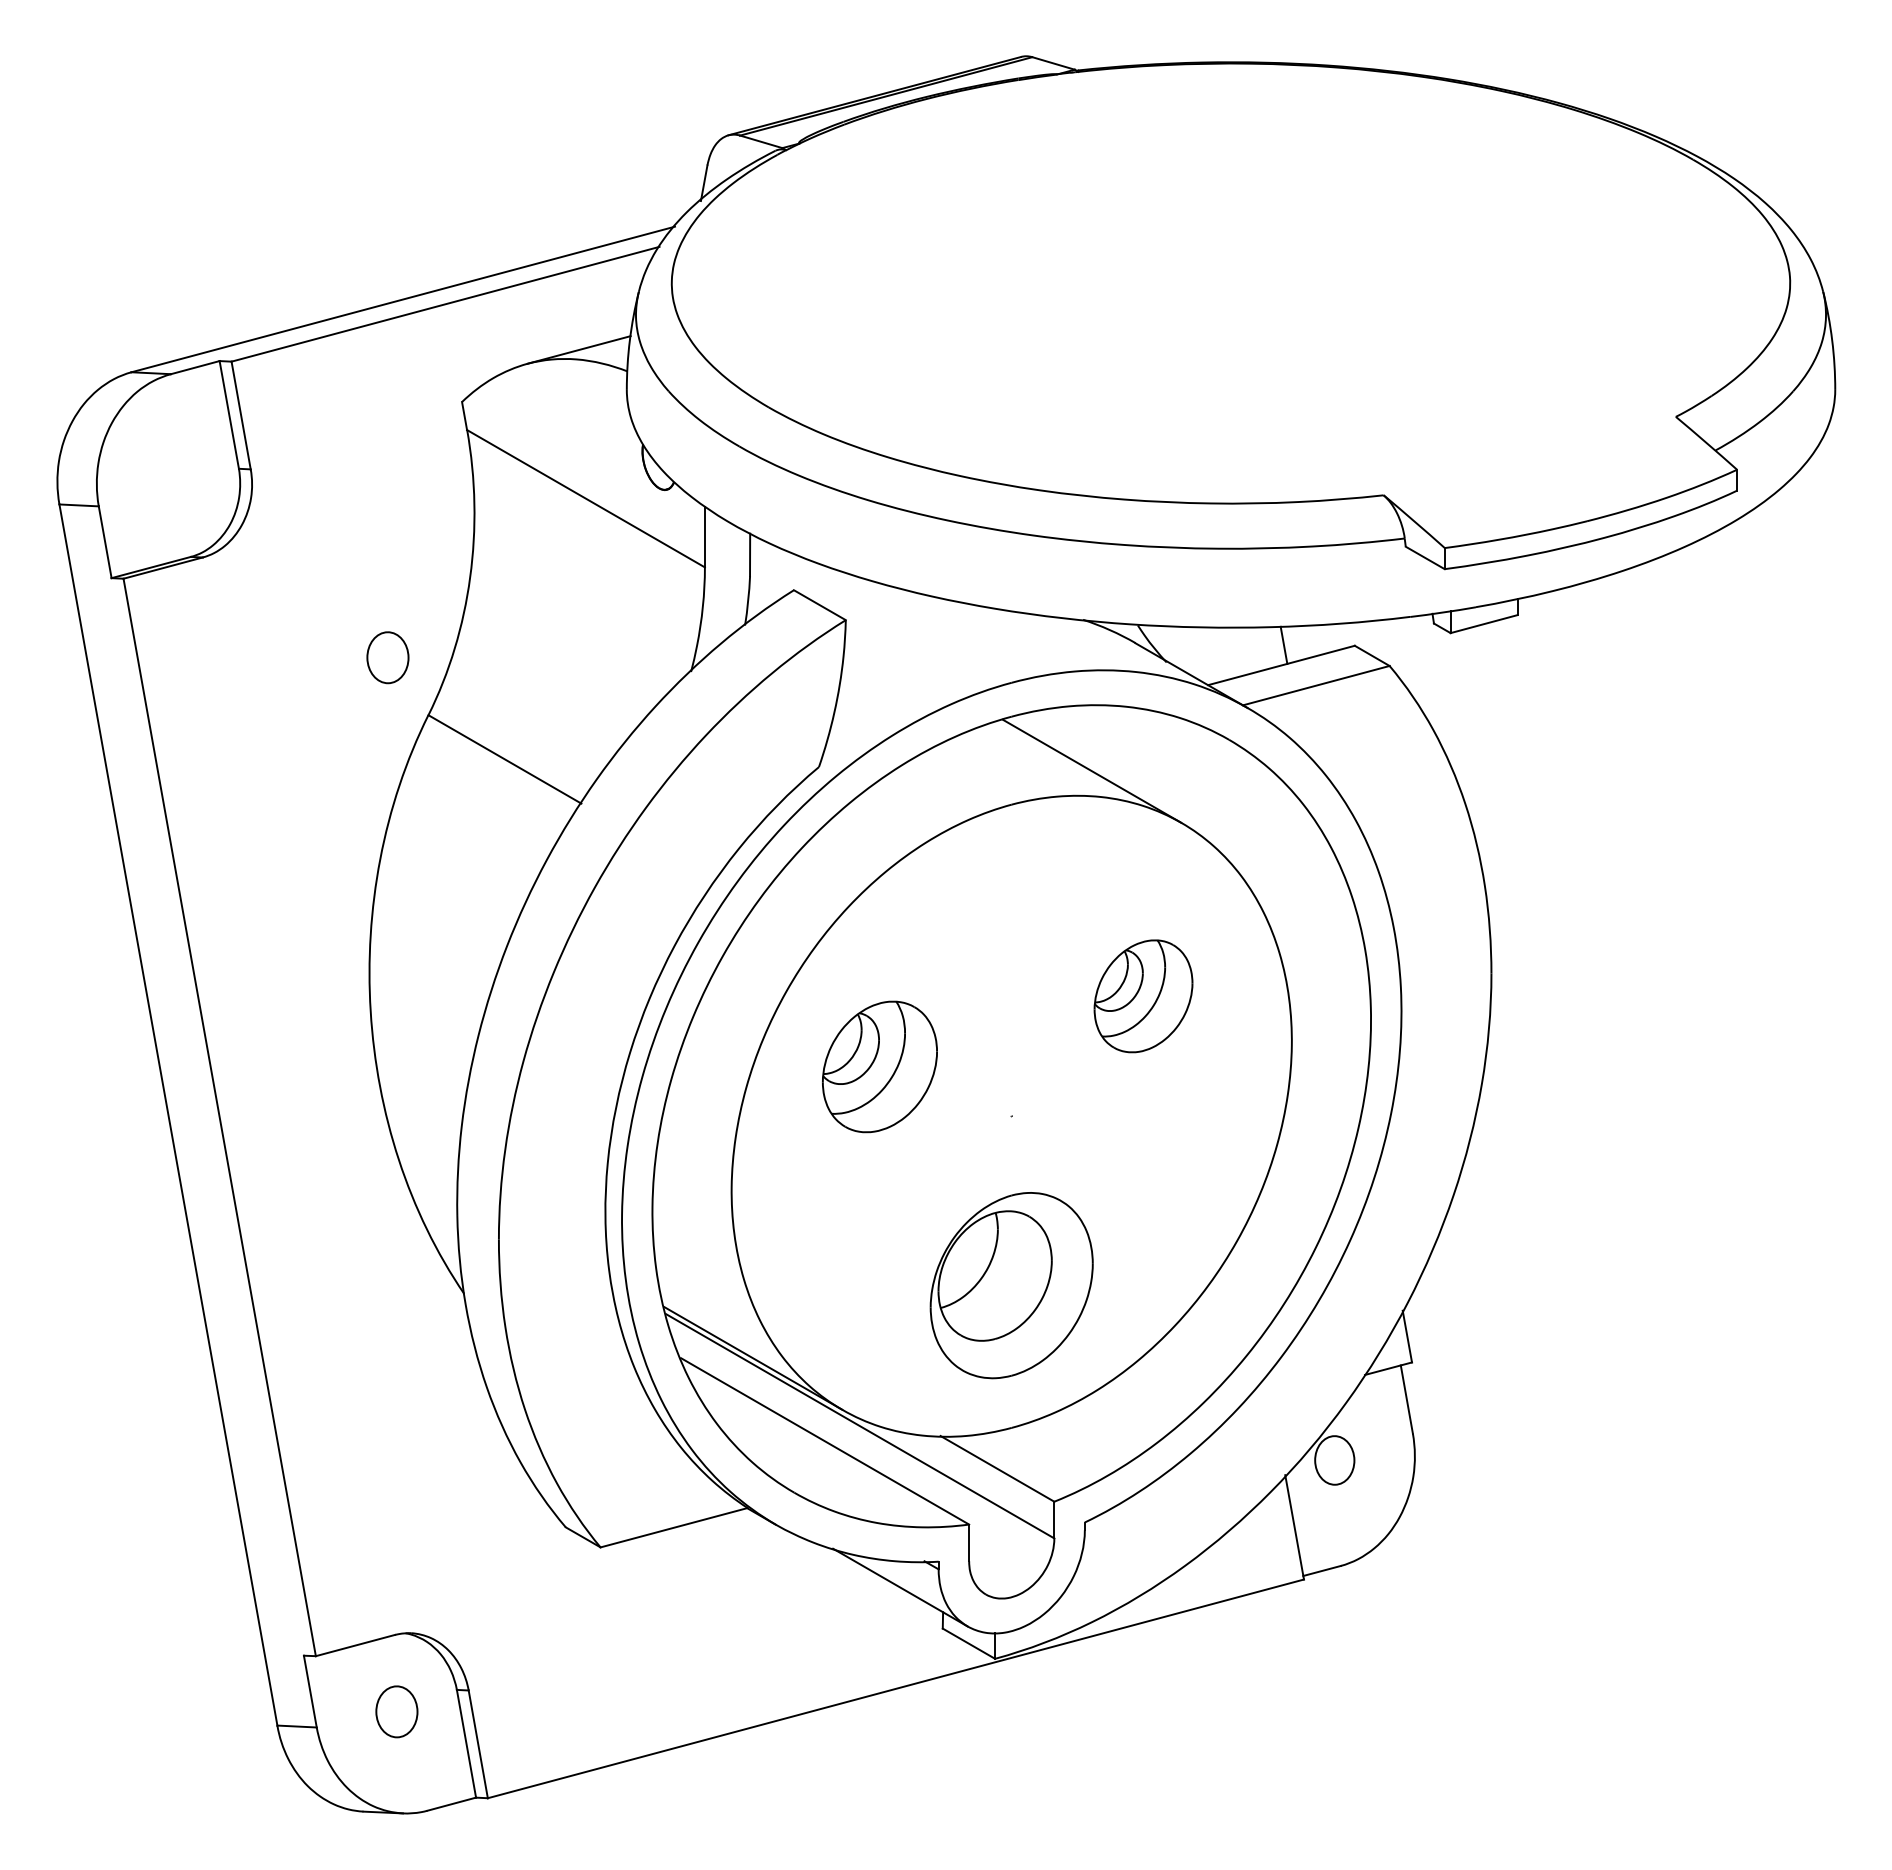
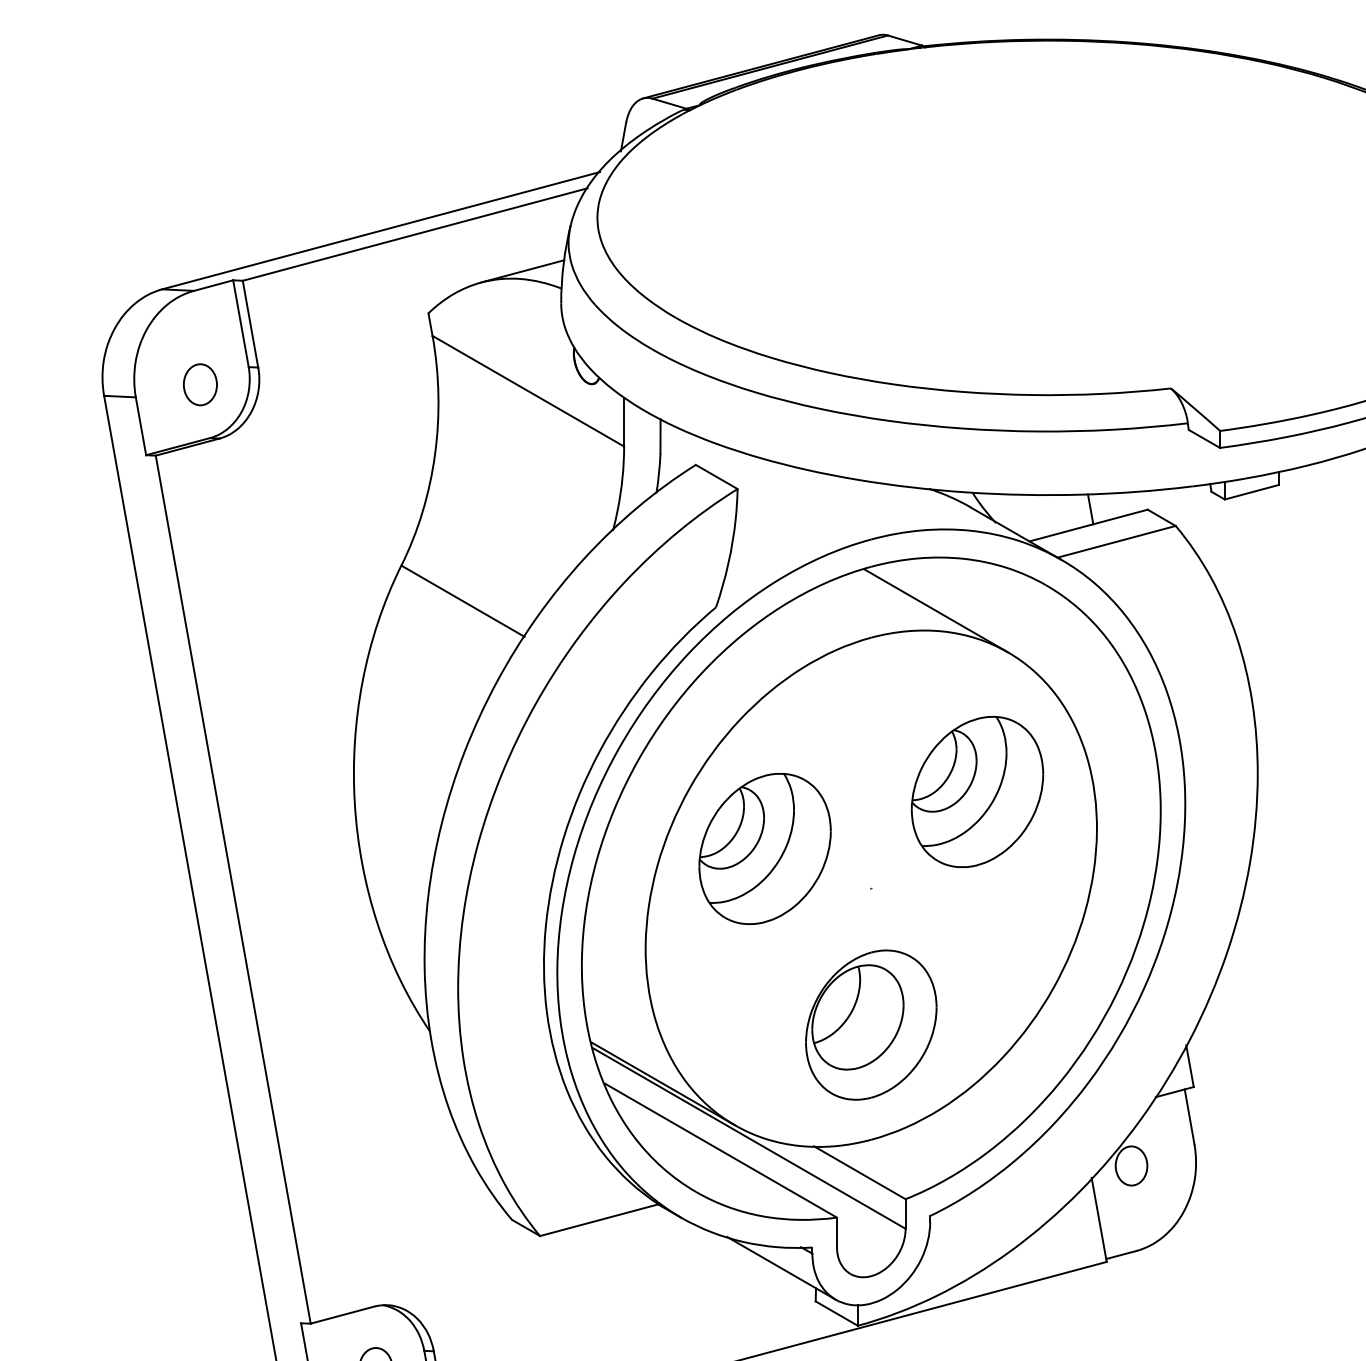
part: (387, 657) -> (200, 384), moved
part: (1143, 996) -> (977, 792), size x1.67
part: (879, 1066) -> (764, 848), size x1.43

